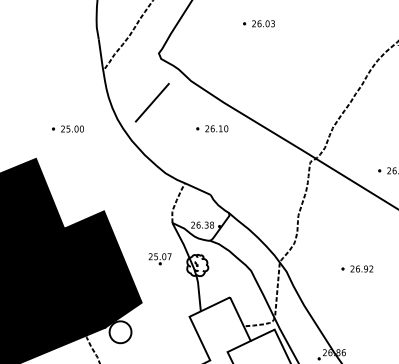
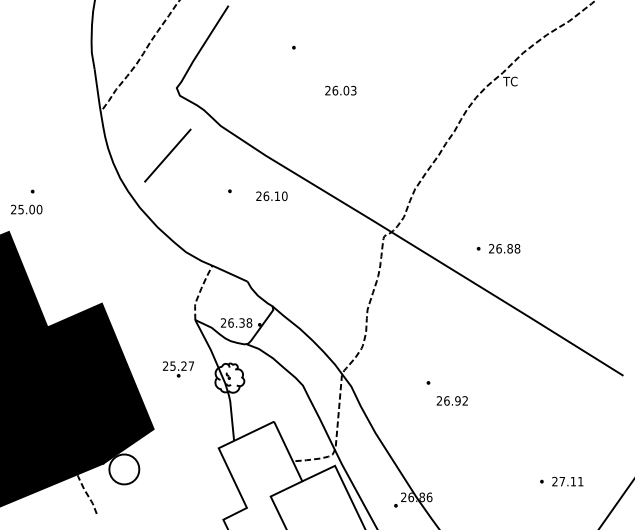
text: (263, 23) -> (340, 90), moved
text: (72, 128) -> (26, 209), moved
text: (216, 128) -> (271, 196), moved
text: (163, 256) -> (183, 365), 25.07 -> 25.27
text: (361, 268) -> (451, 400), moved

